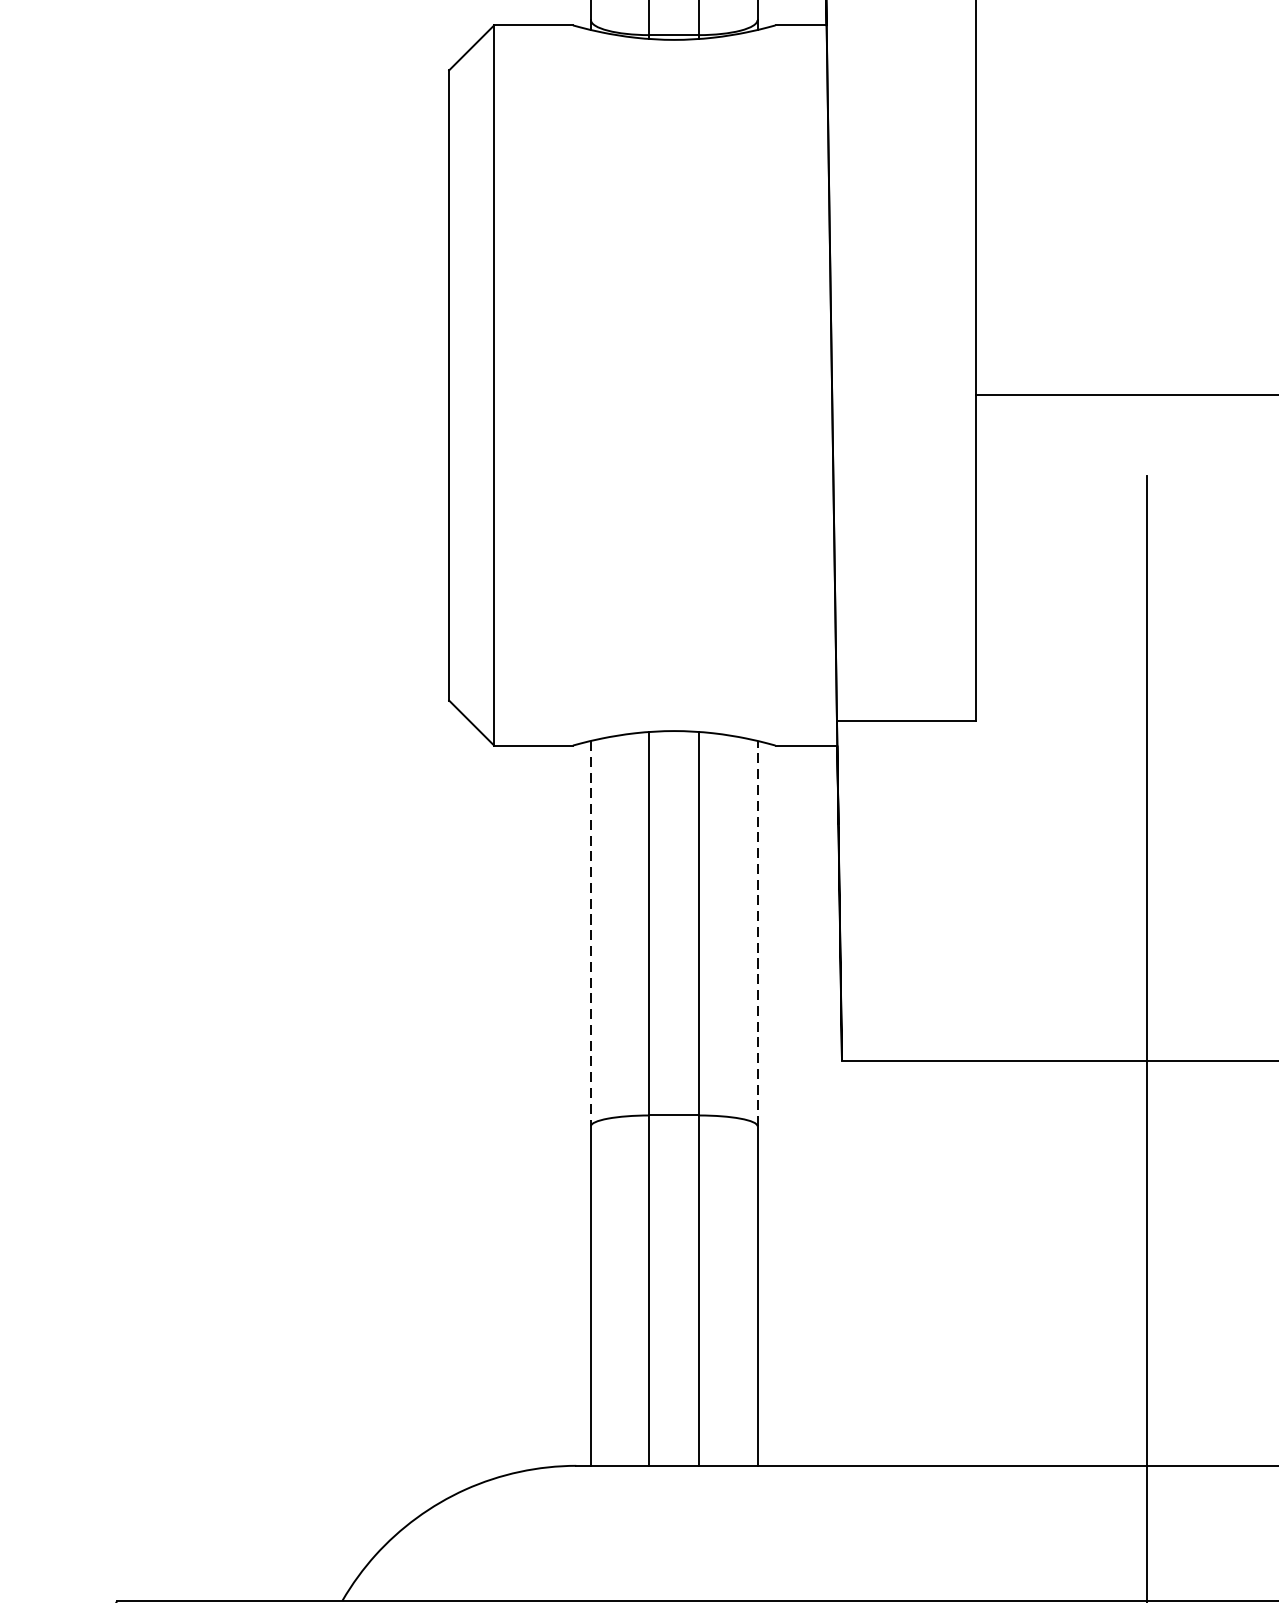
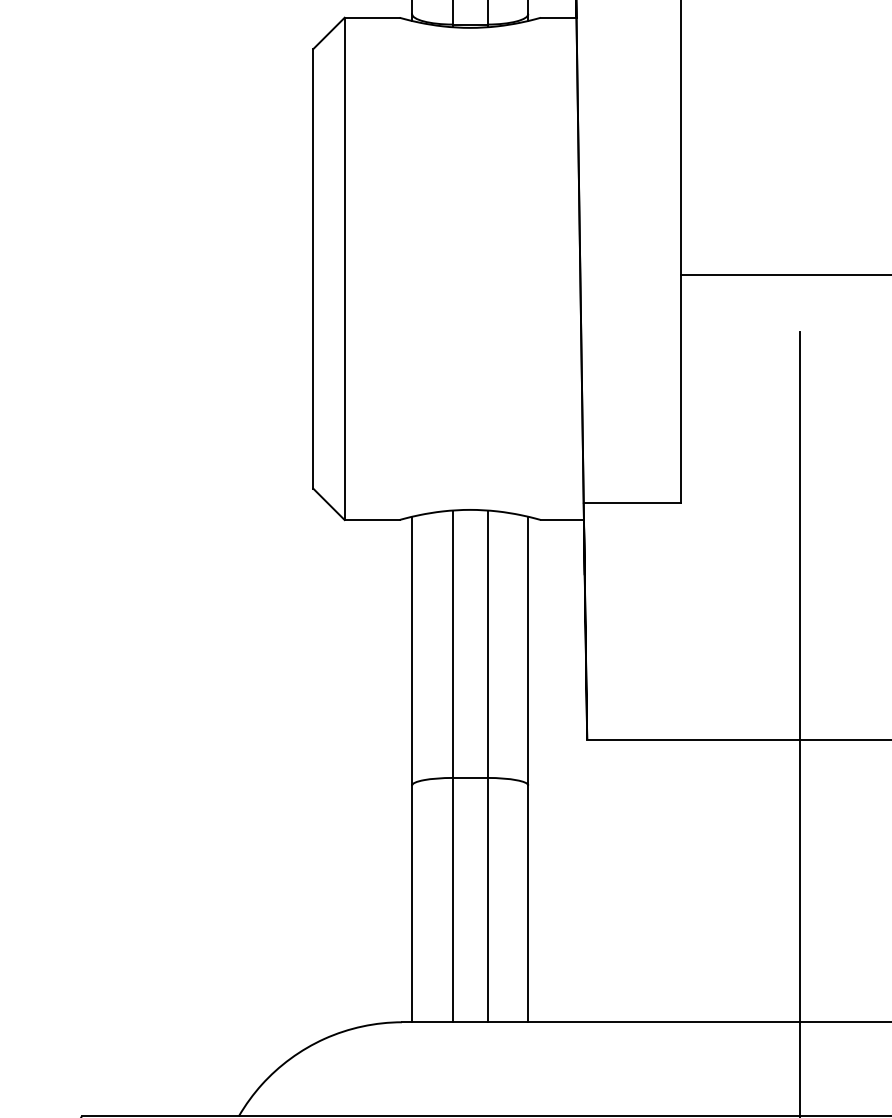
line: (757, 932) -> (528, 650), dashed -> solid
line: (591, 934) -> (412, 651), dashed -> solid

